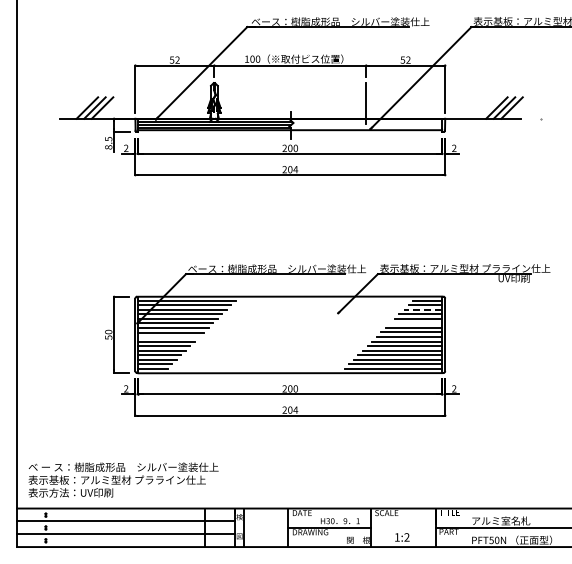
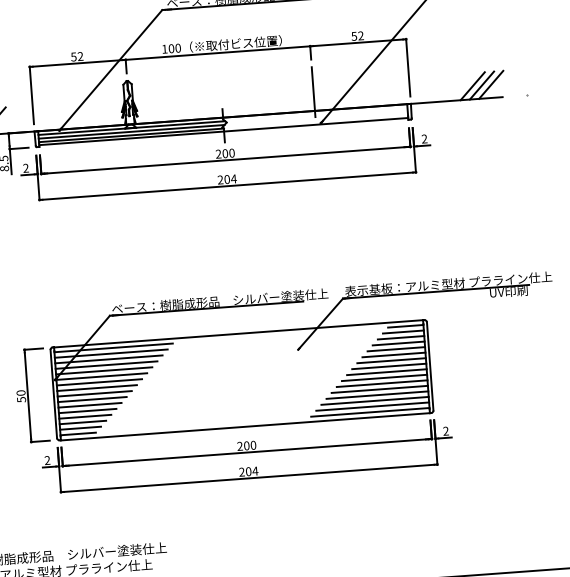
line: (422, 309) -> (400, 337), dashed -> solid
line: (416, 323) -> (394, 355), added
line: (168, 337) -> (94, 394), added

